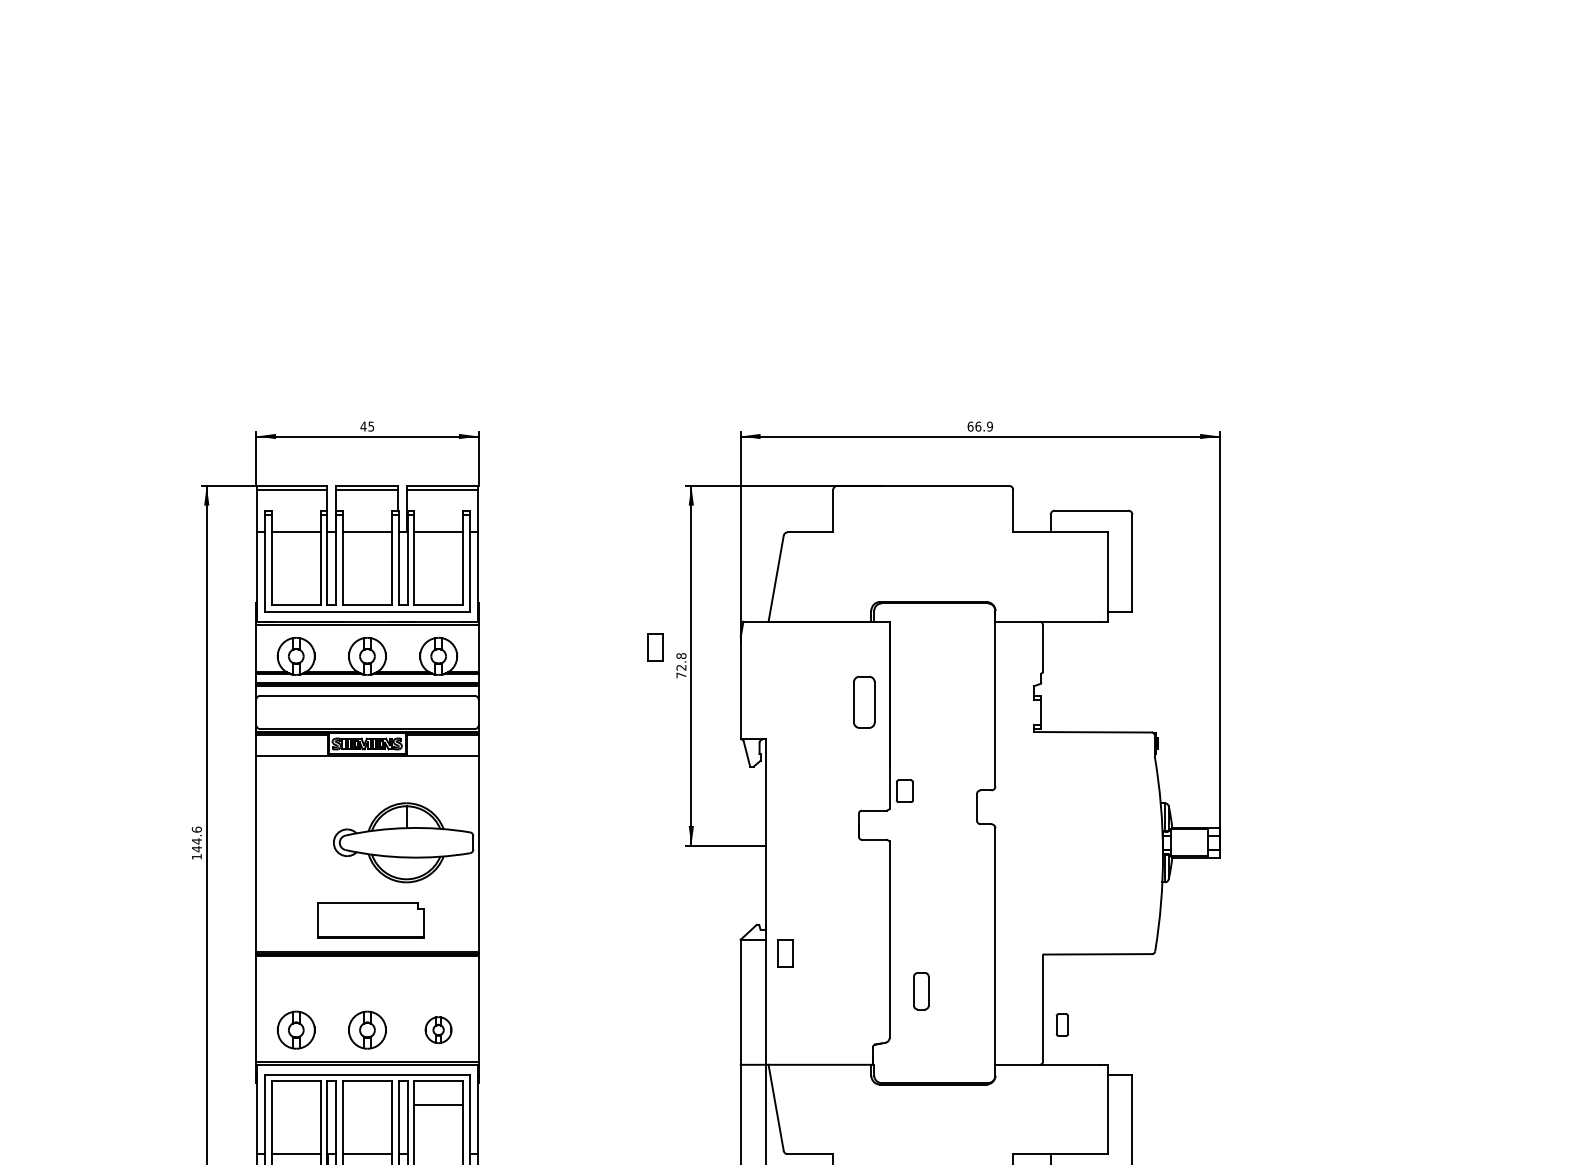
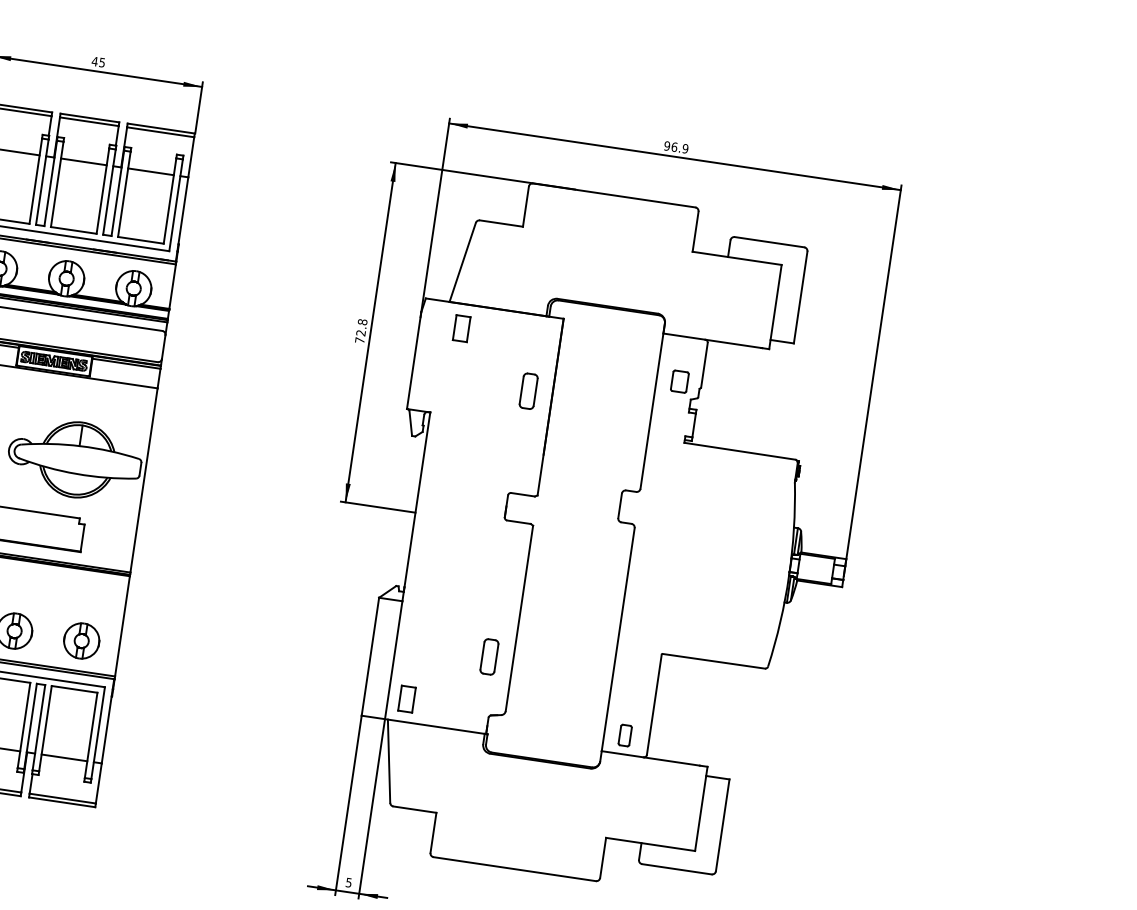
text: (970, 426) -> (667, 145), 66.9 -> 96.9
part: (655, 647) -> (461, 328), moved
part: (864, 702) -> (528, 391), size x0.71
part: (904, 790) -> (679, 380), moved
part: (785, 953) -> (407, 699), moved
part: (921, 991) -> (489, 657), moved
part: (1061, 1024) -> (624, 734), moved
part: (438, 1029) -> (81, 640), size x1.43
line: (438, 1105) -> (64, 758), moved

